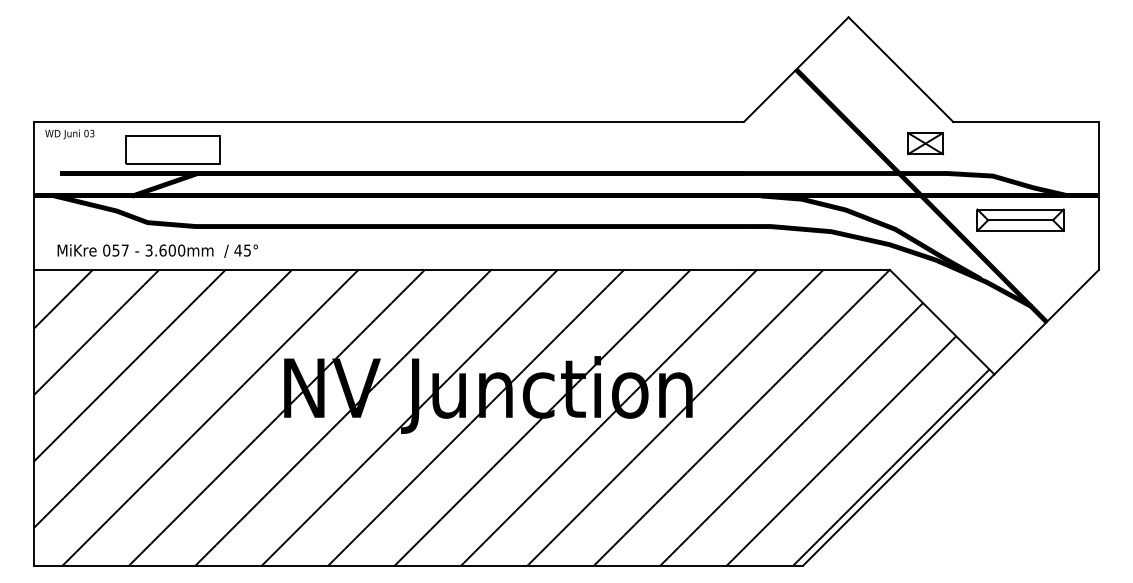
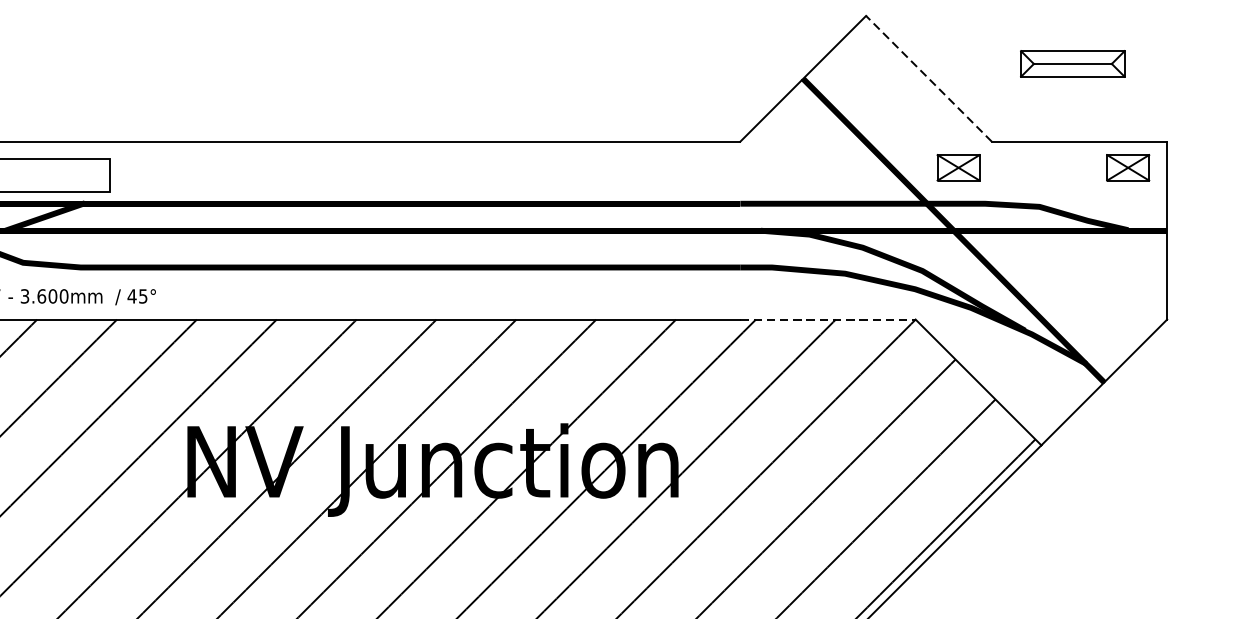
line: (900, 69) -> (928, 78), solid -> dashed
part: (1066, 143) -> (1128, 167), added
part: (1020, 219) -> (1072, 63), moved
line: (816, 269) -> (827, 319), solid -> dashed

